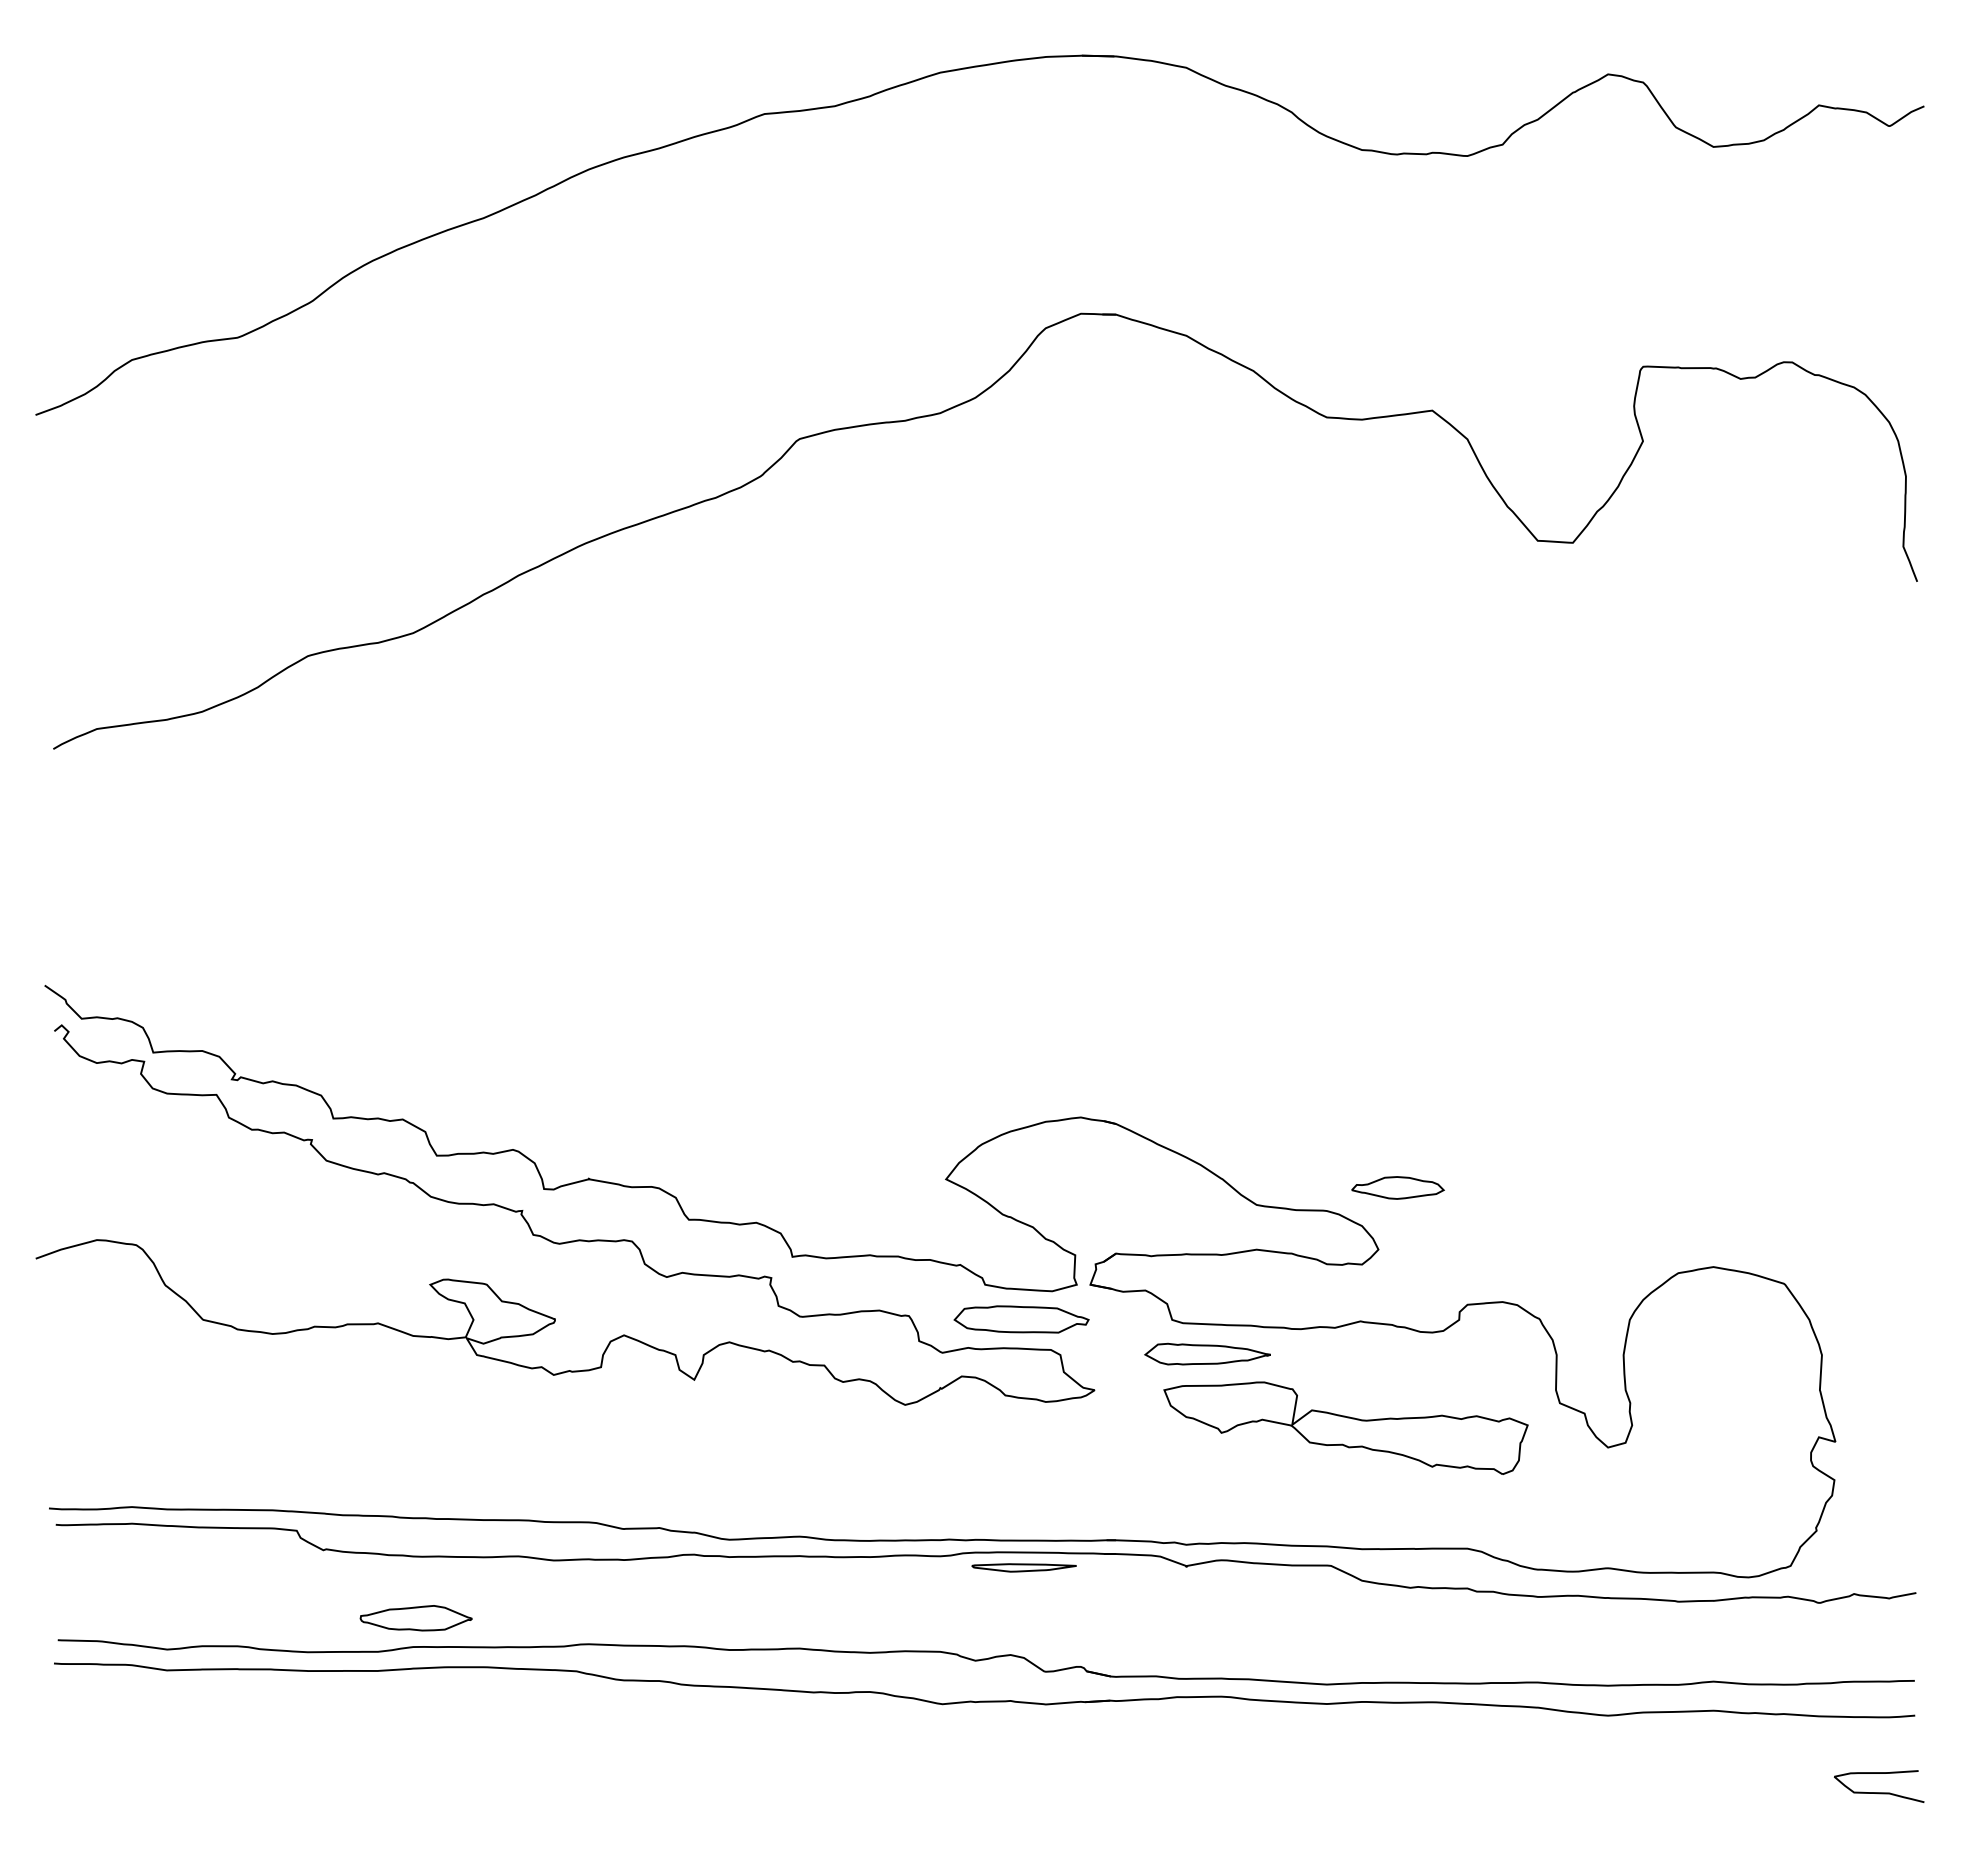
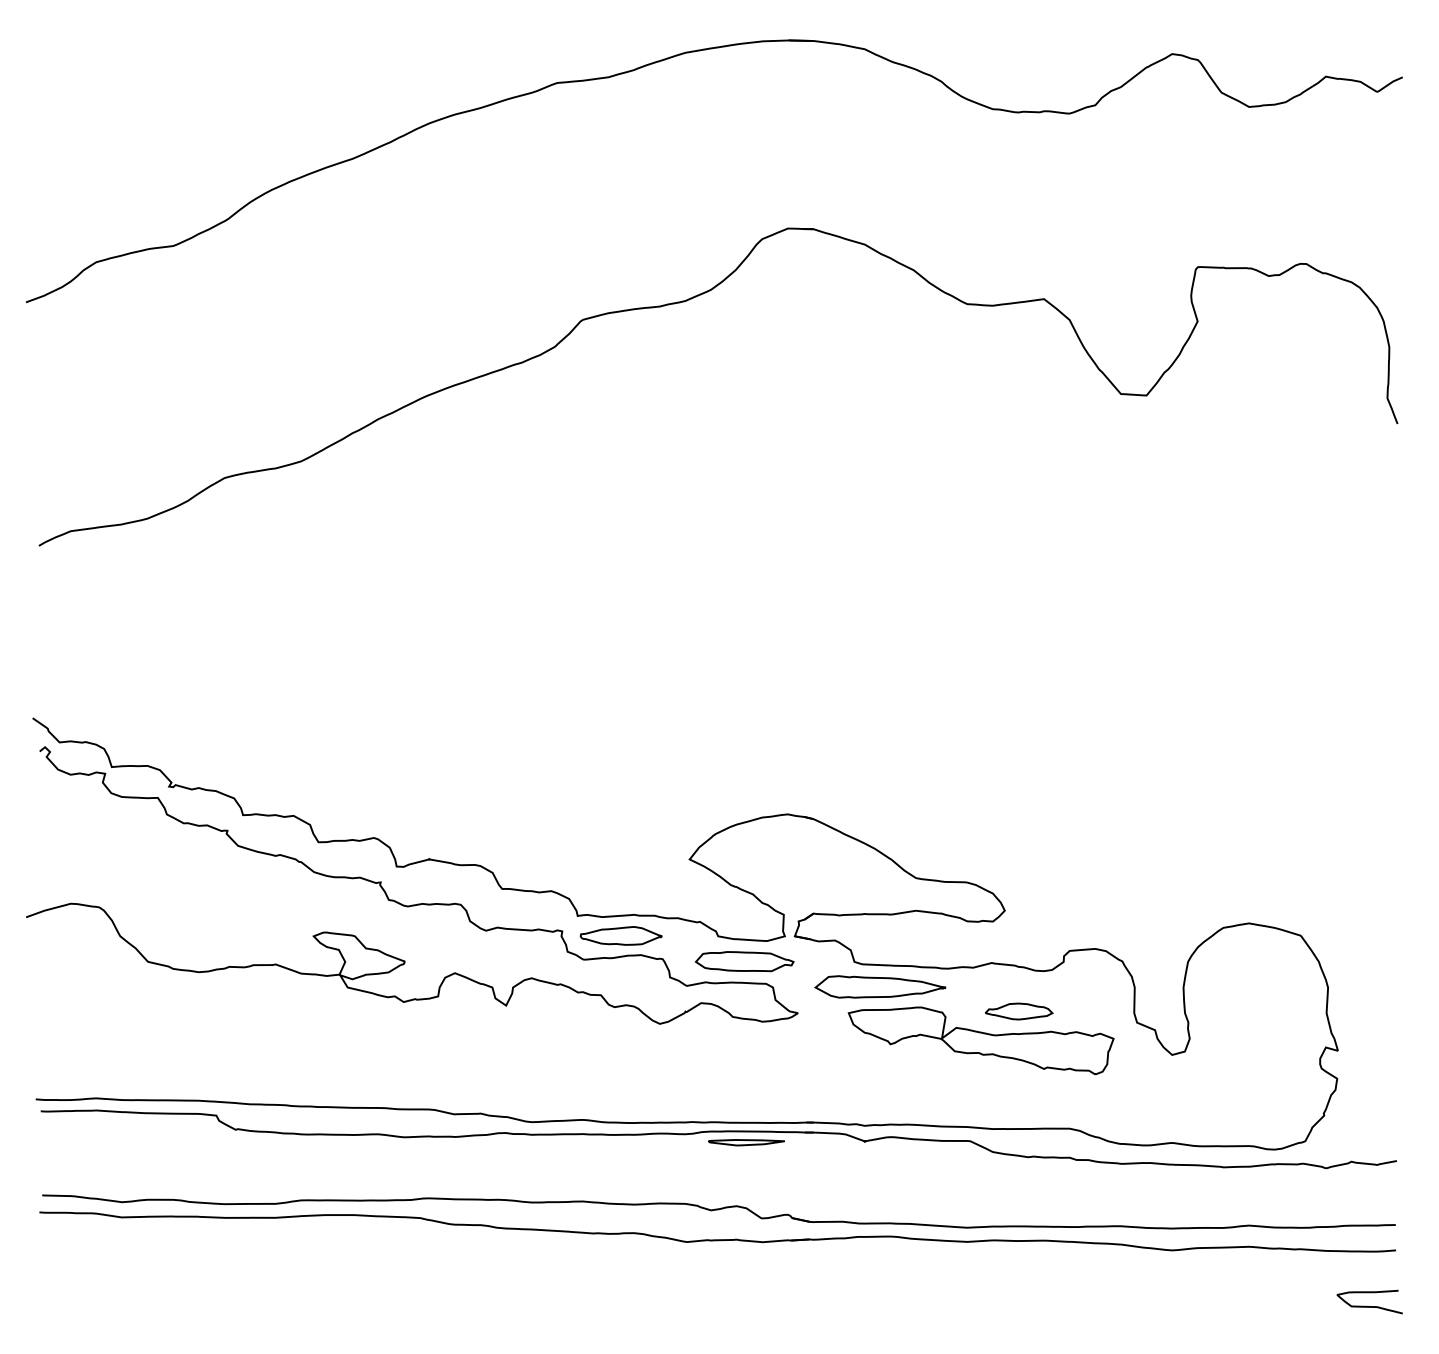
part: (1397, 1187) -> (1018, 1011), moved
part: (1207, 1353) -> (880, 986), size x1.43
part: (415, 1618) -> (620, 936), moved

